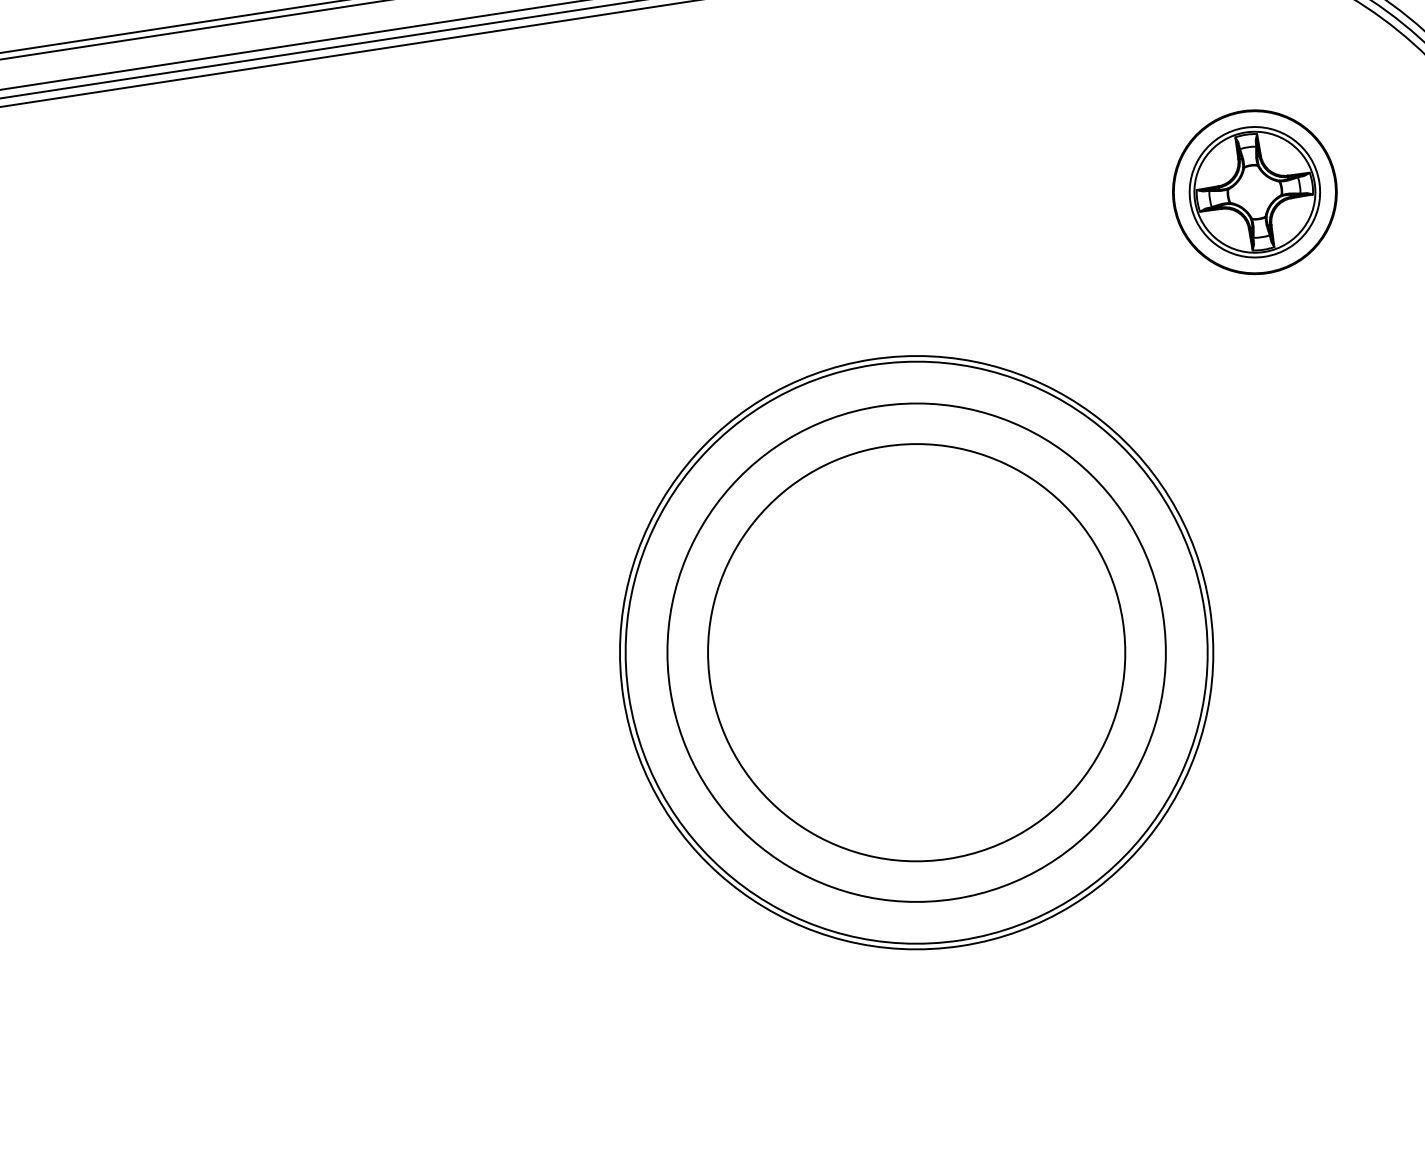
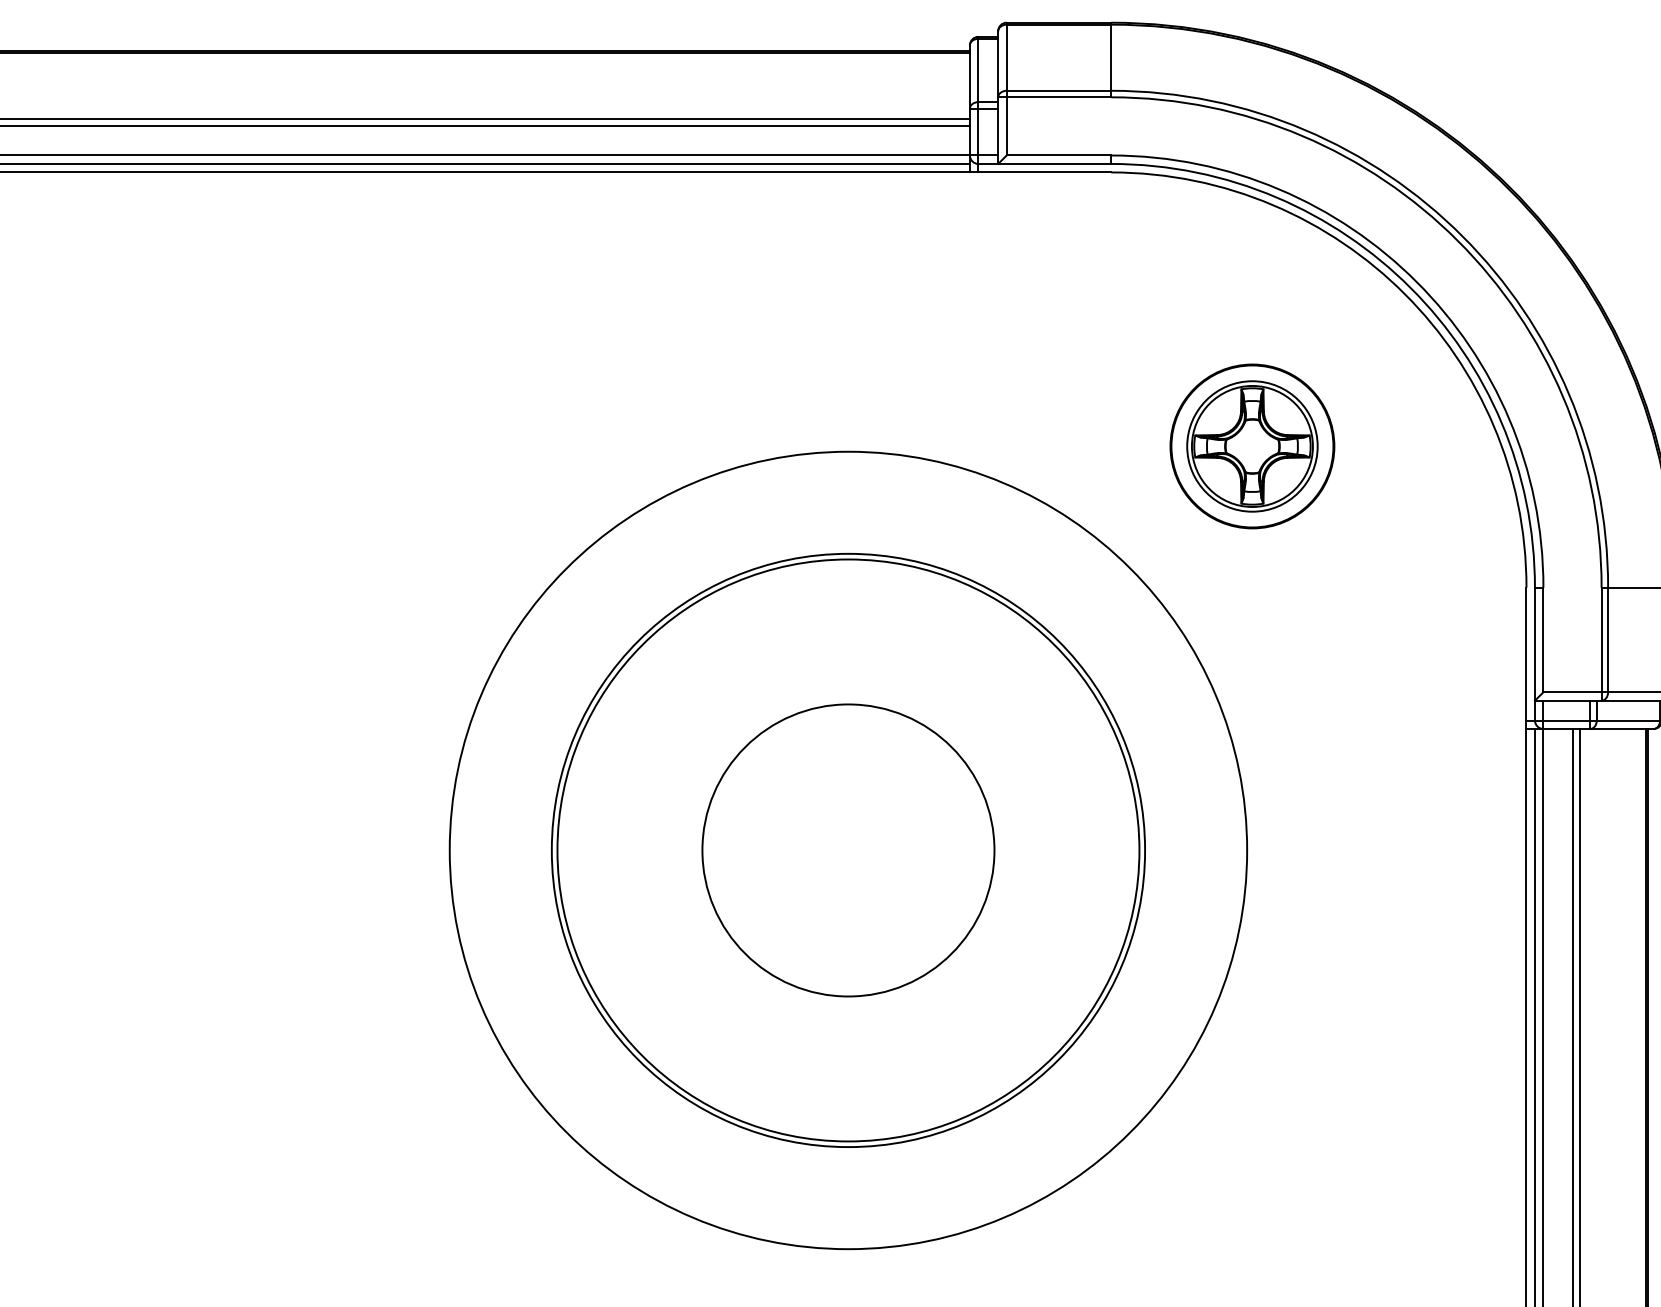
circle: (916, 652) -> (848, 850), size x0.7
circle: (916, 652) -> (848, 850), size x1.6

